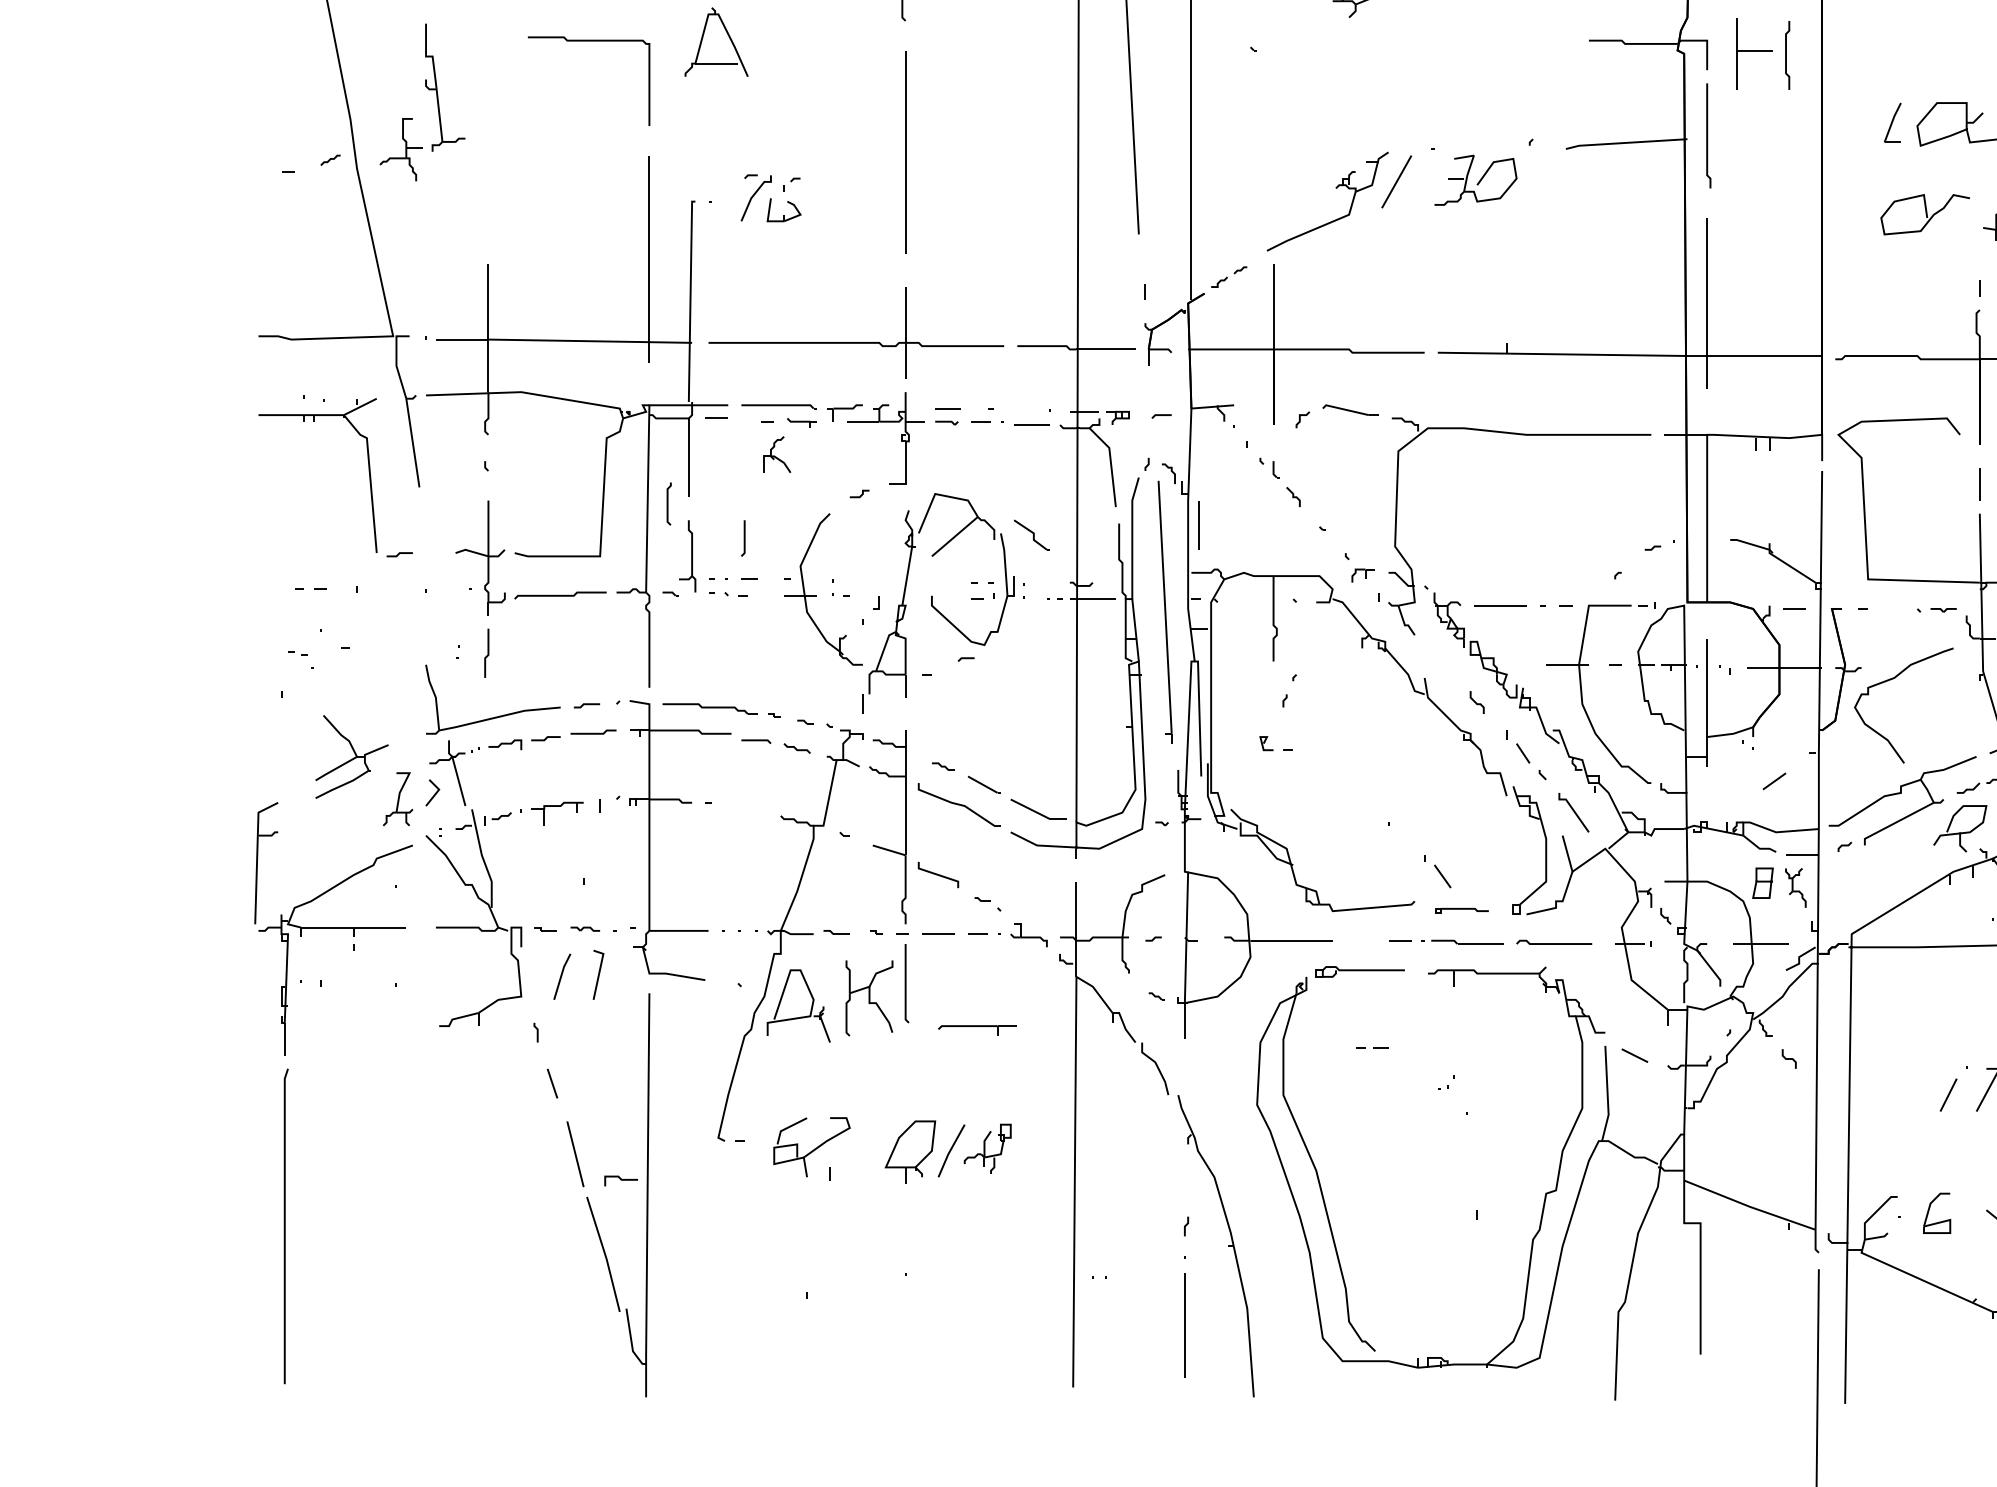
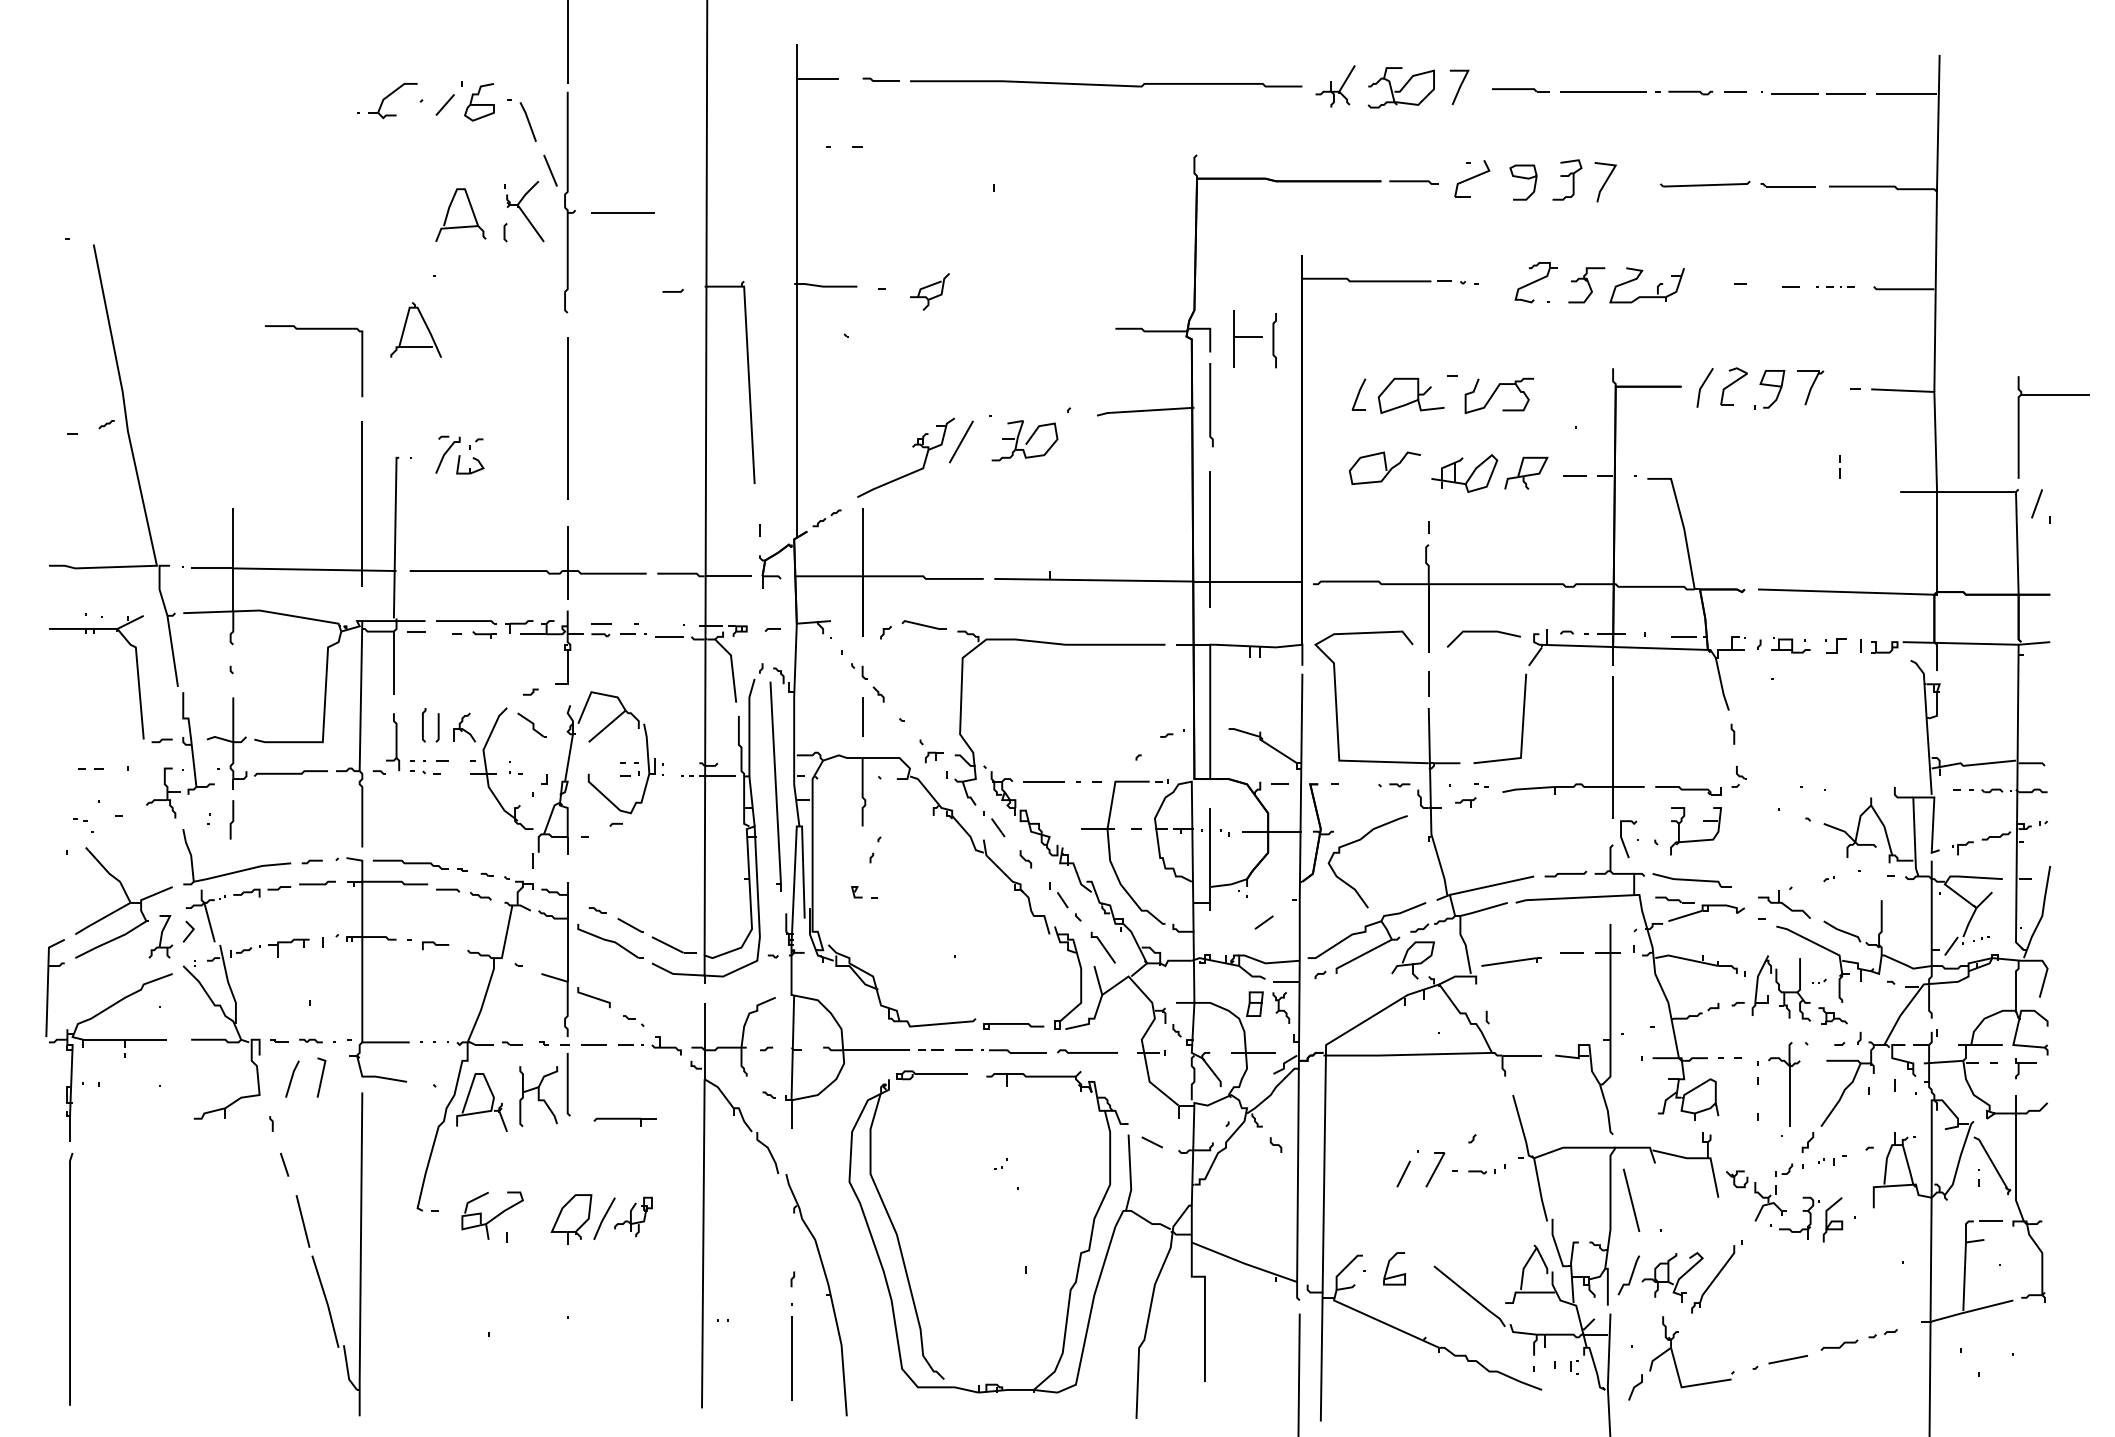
part: (436, 101) -> (191, 754), moved
part: (776, 454) -> (464, 727), moved
line: (668, 504) -> (423, 725), moved
line: (1198, 524) -> (862, 716), moved
part: (1031, 534) -> (531, 724), moved
part: (351, 756) -> (123, 902), size x1.67
part: (1438, 872) -> (994, 824), moved
part: (1461, 911) -> (1013, 1026), size x1.43
line: (1373, 1047) -> (931, 1049), moved
line: (620, 1180) -> (435, 945), moved

